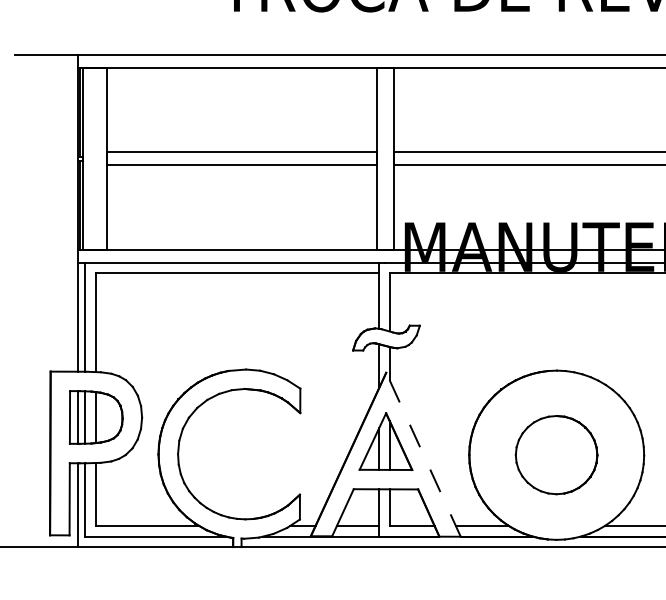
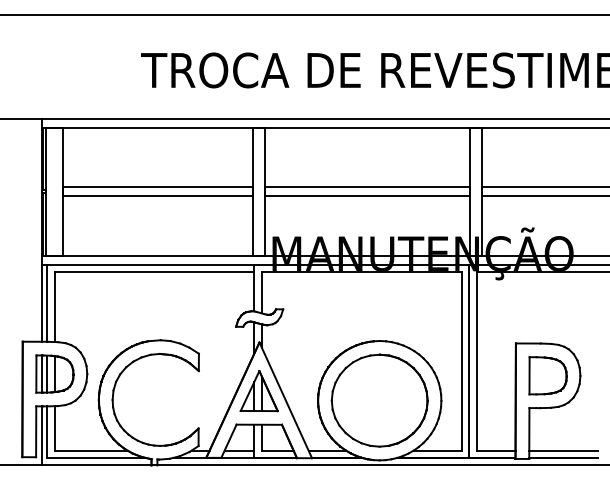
line: (423, 454) -> (285, 400), dashed -> solid
part: (556, 454) -> (379, 400), size x1.67

